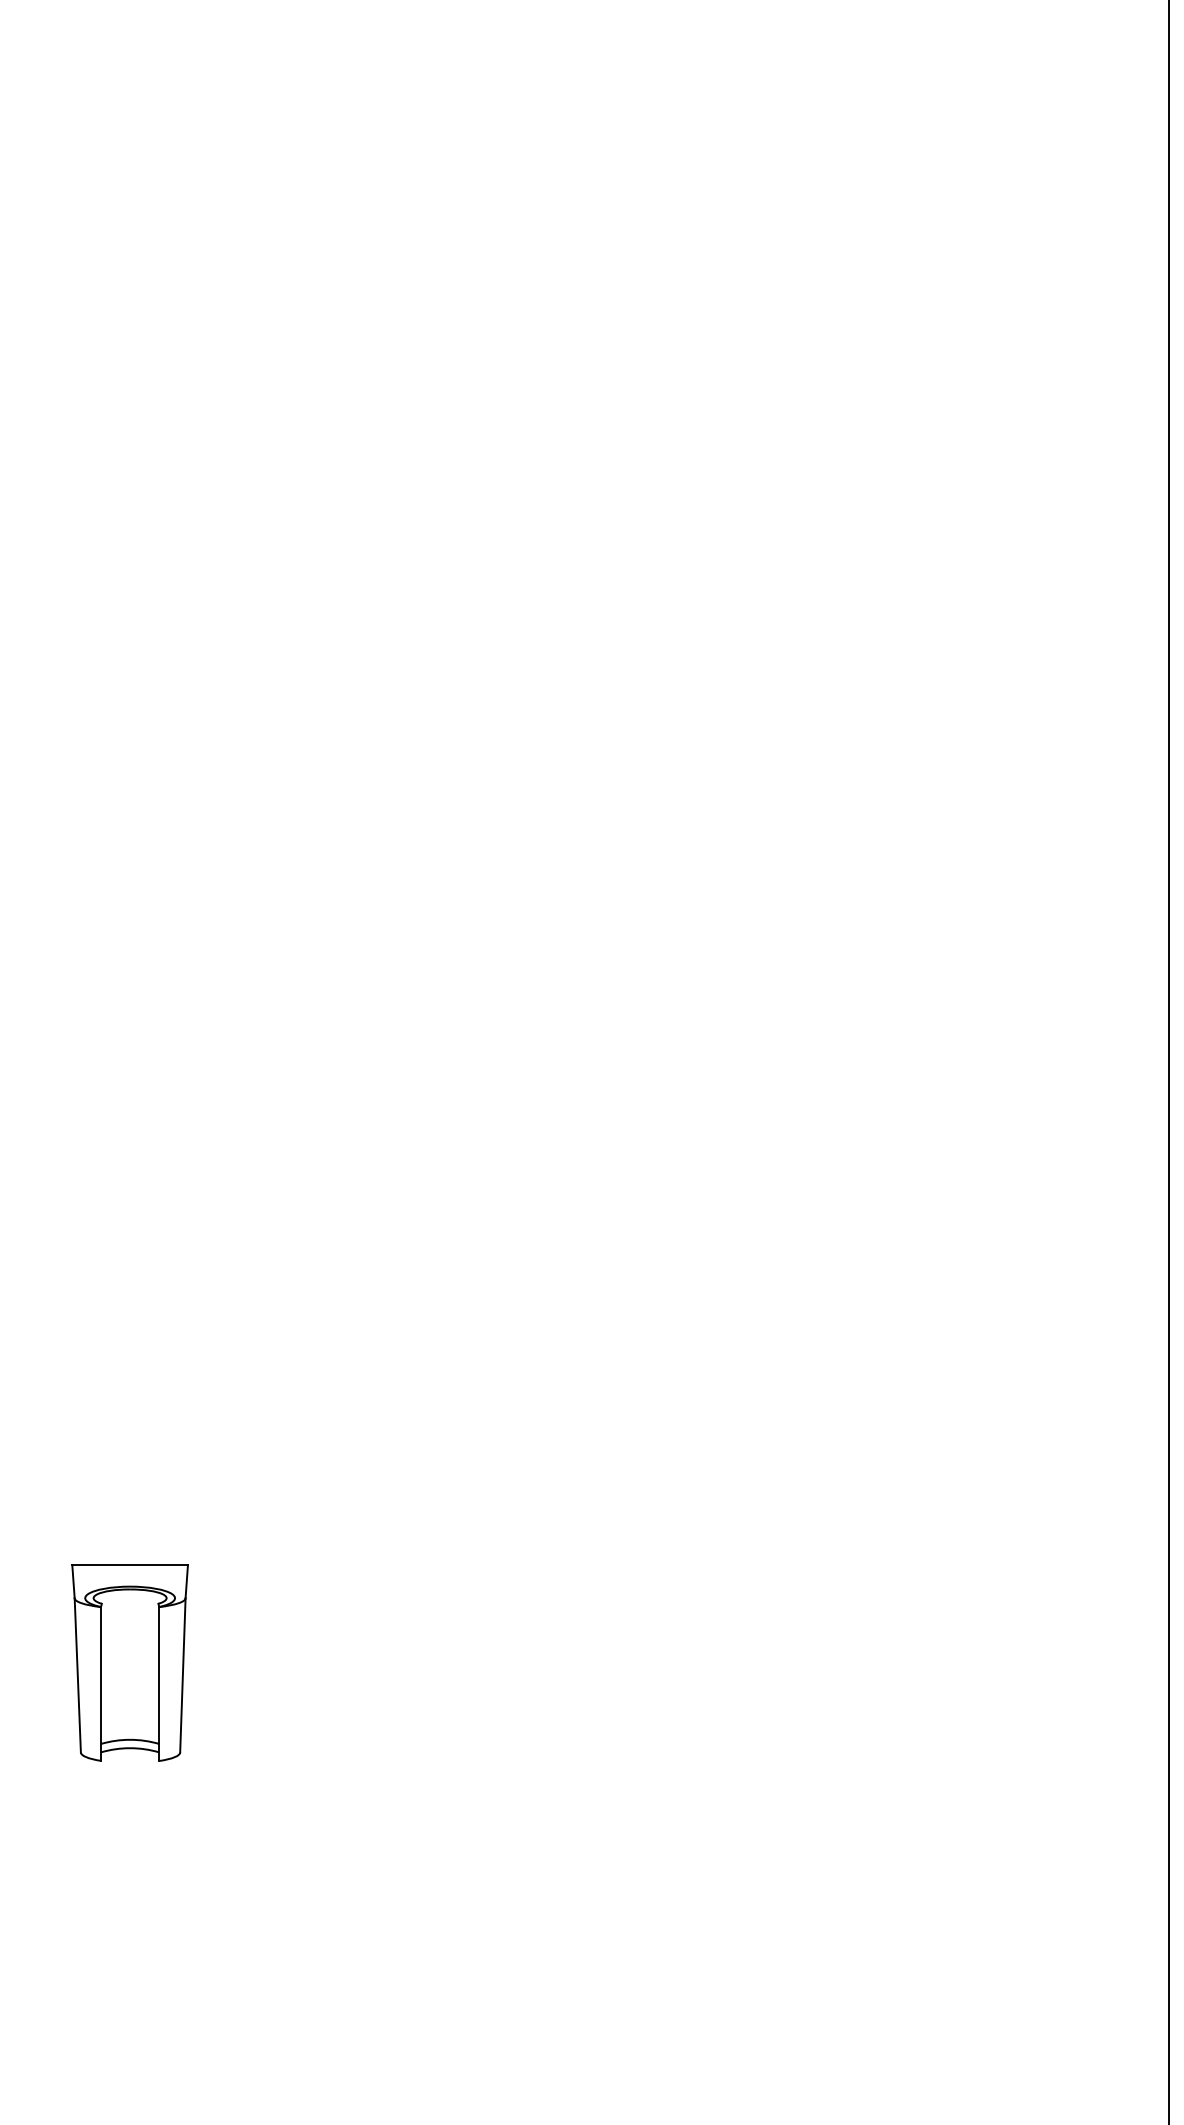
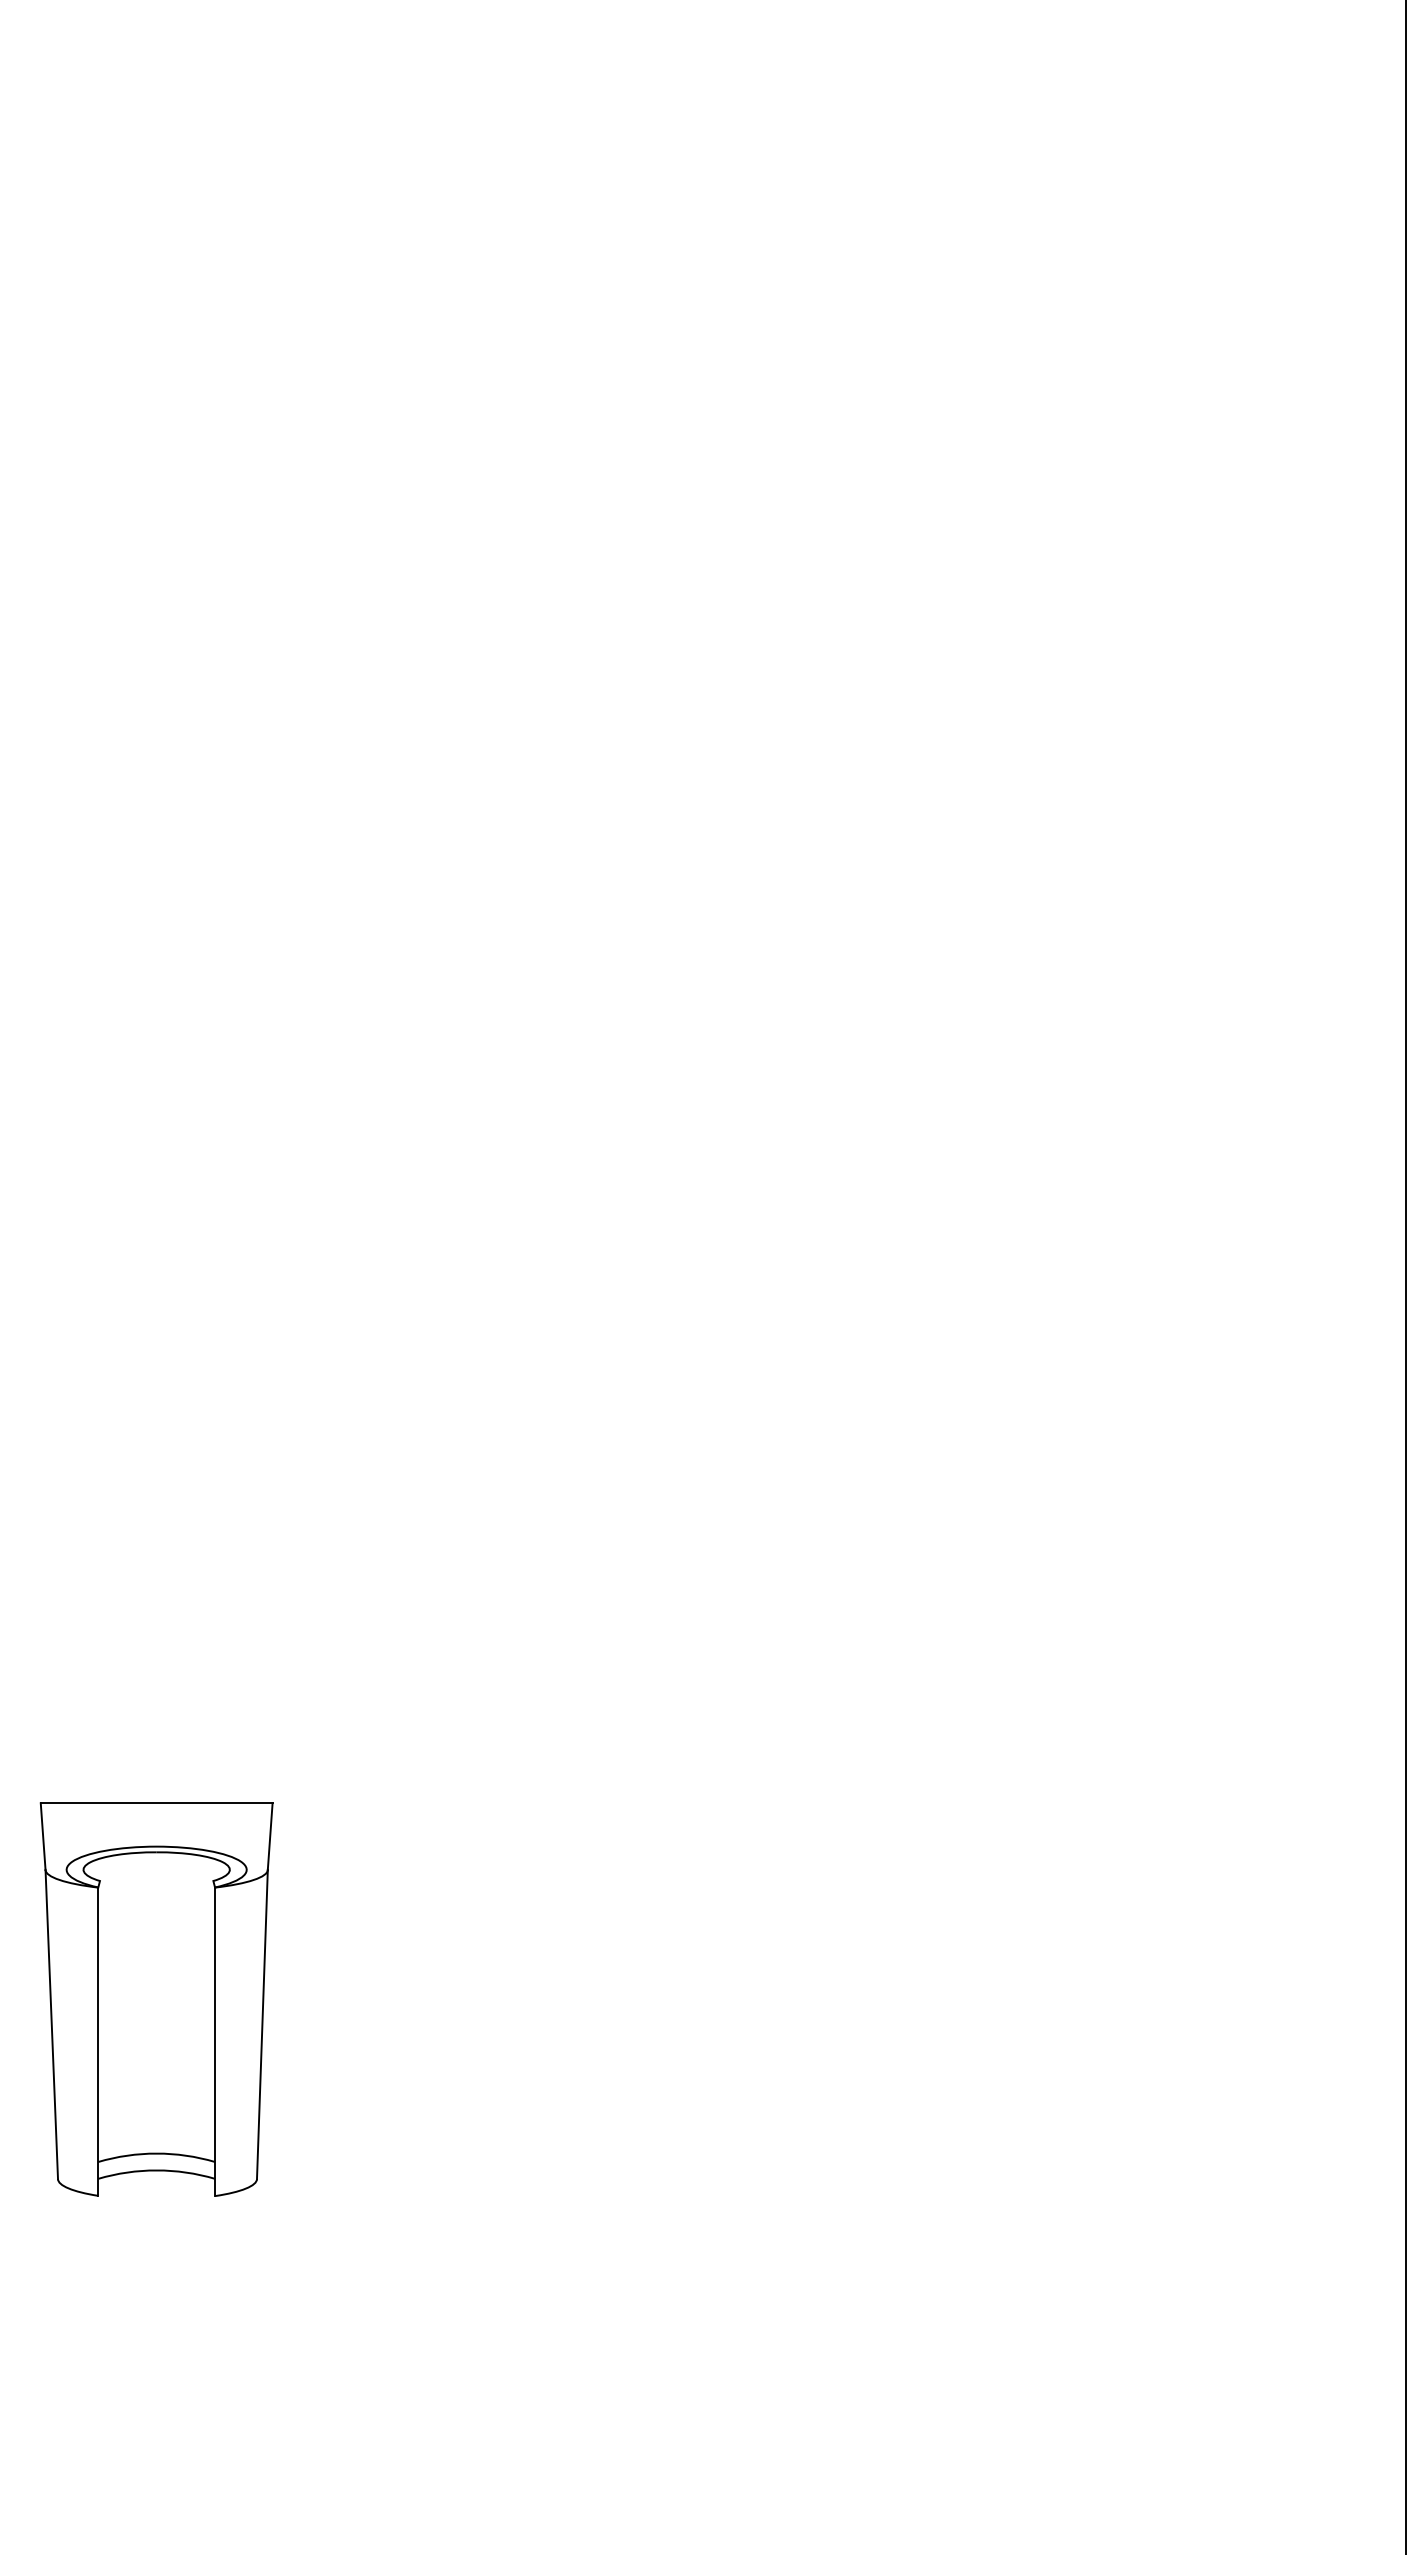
part: (130, 1662) -> (156, 1999), size x1.67

